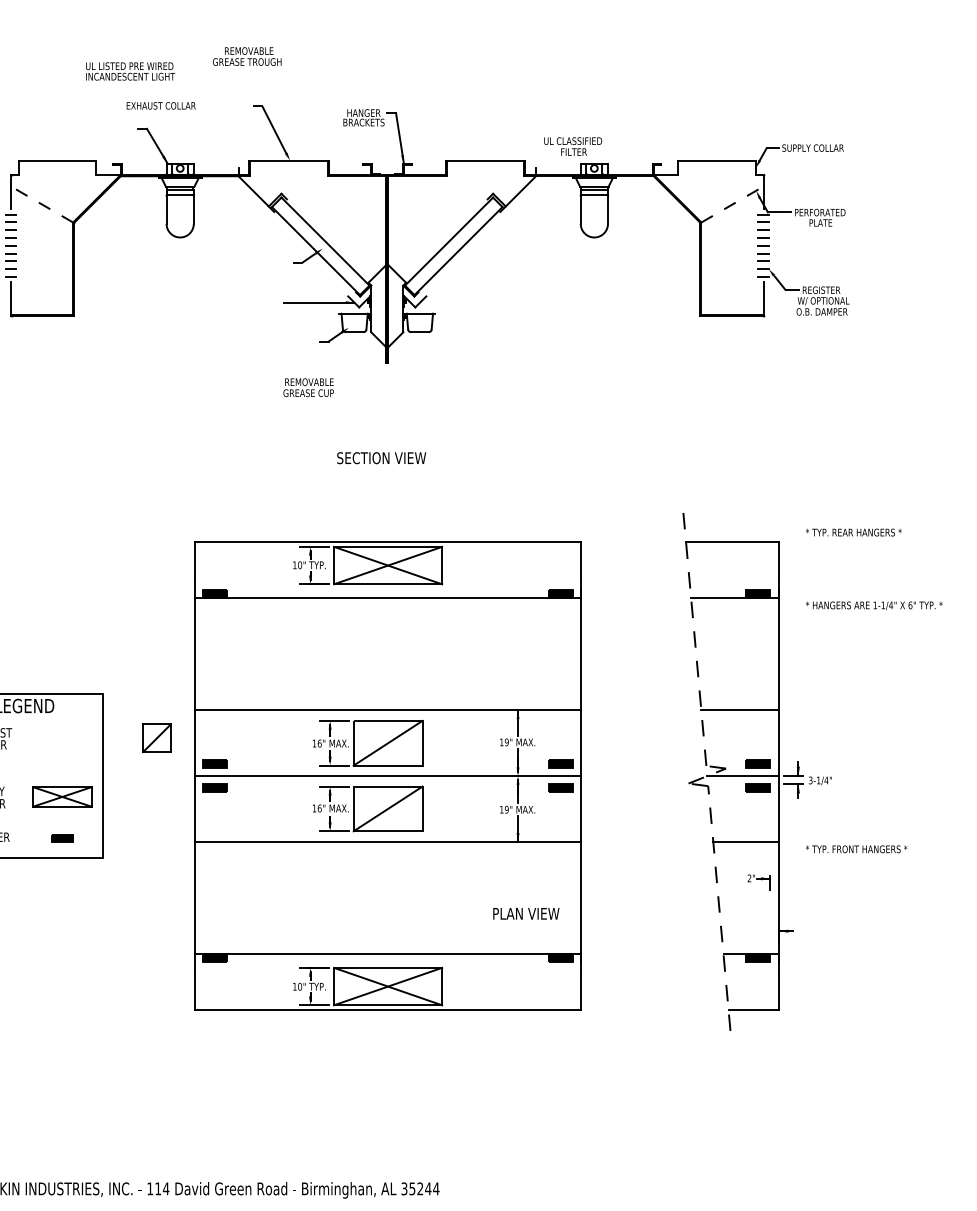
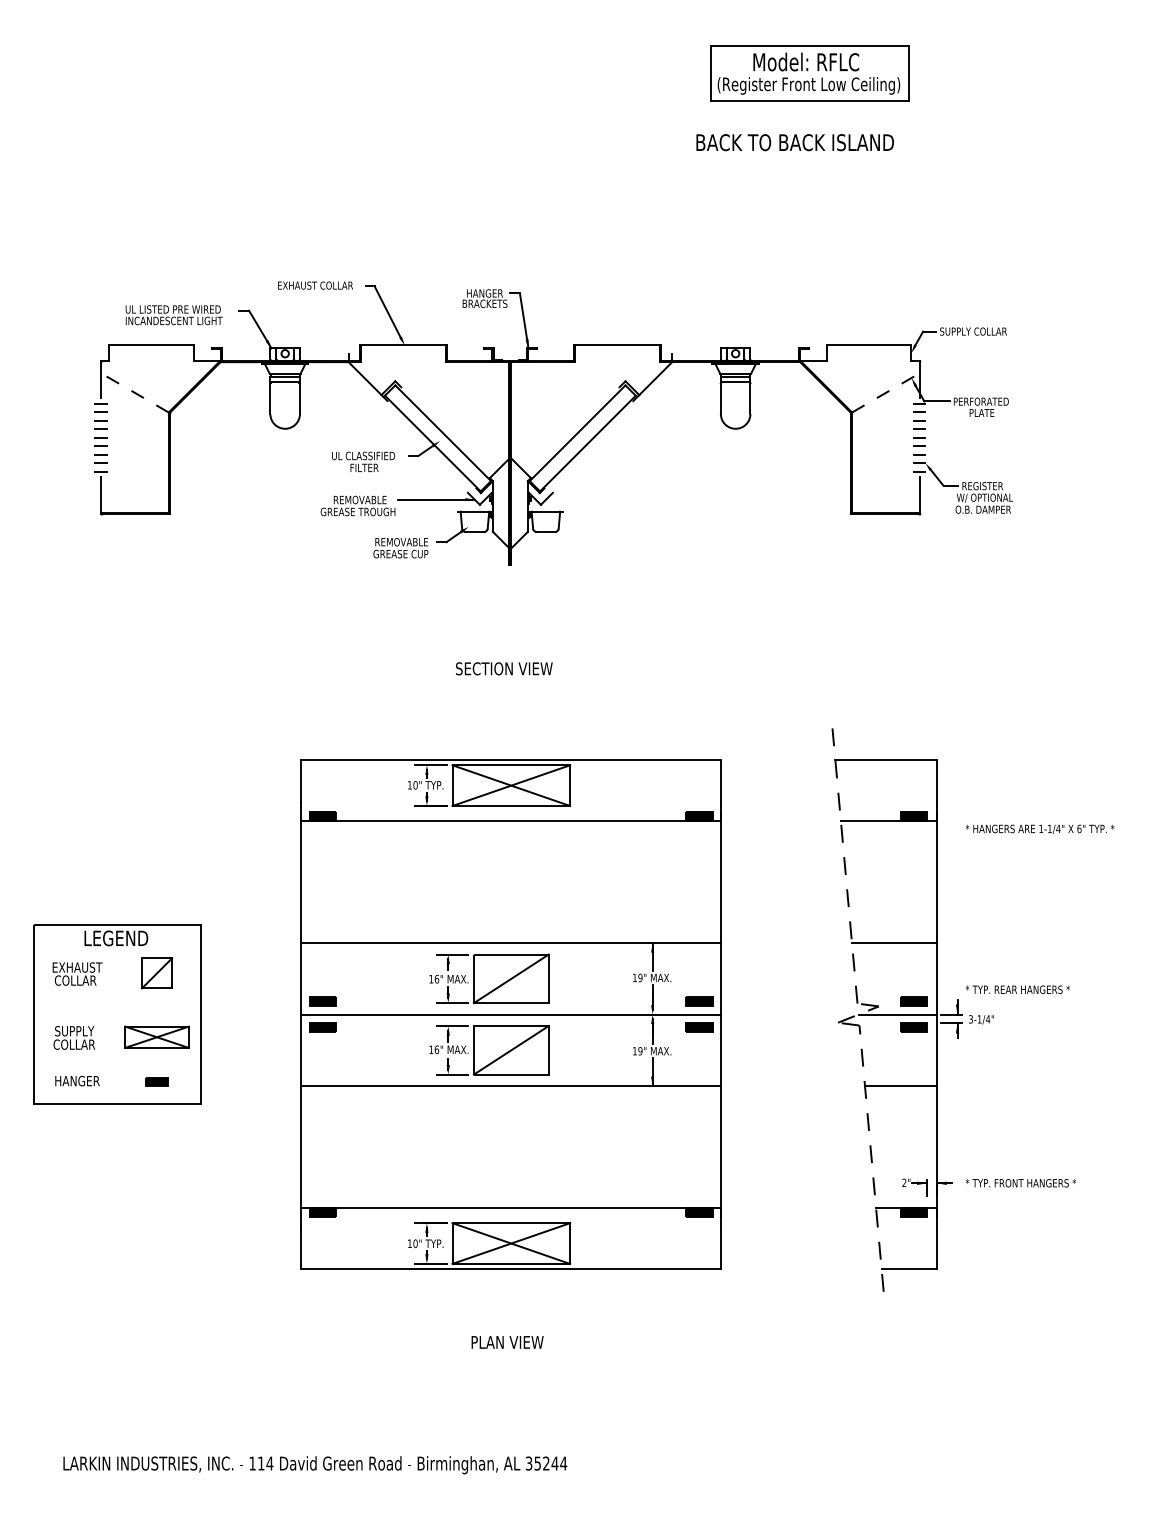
text: (246, 56) -> (357, 505), moved
text: (129, 71) -> (173, 315), moved
text: (161, 105) -> (315, 285), moved
text: (573, 146) -> (363, 461), moved
text: (308, 388) -> (400, 548), moved
text: (853, 532) -> (1017, 989), moved
part: (156, 738) -> (156, 973), moved
text: (856, 849) -> (1020, 1183), moved
part: (758, 882) -> (914, 1187), moved
text: (526, 913) -> (507, 1342), moved

